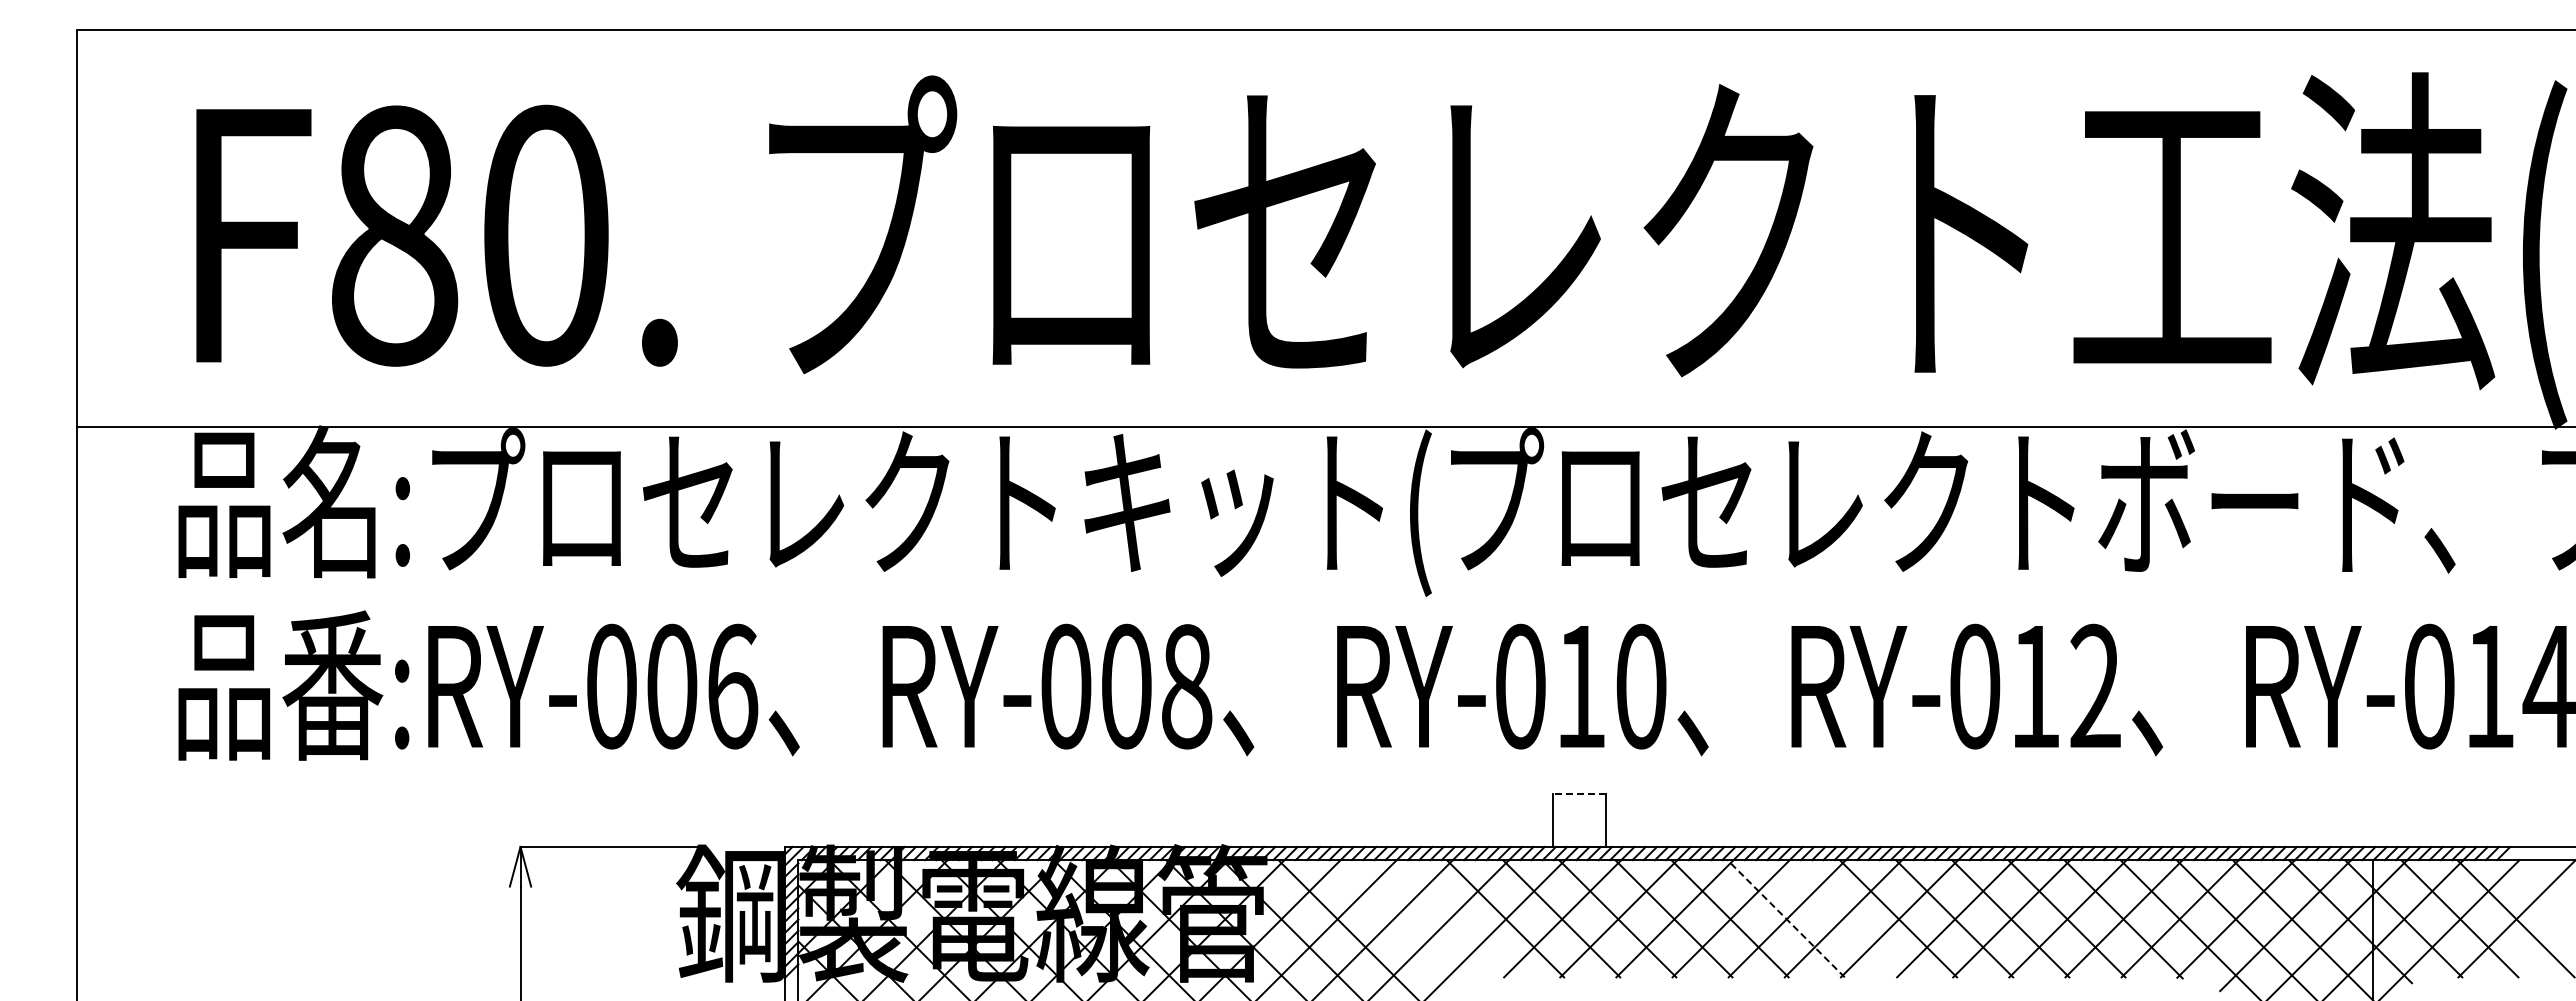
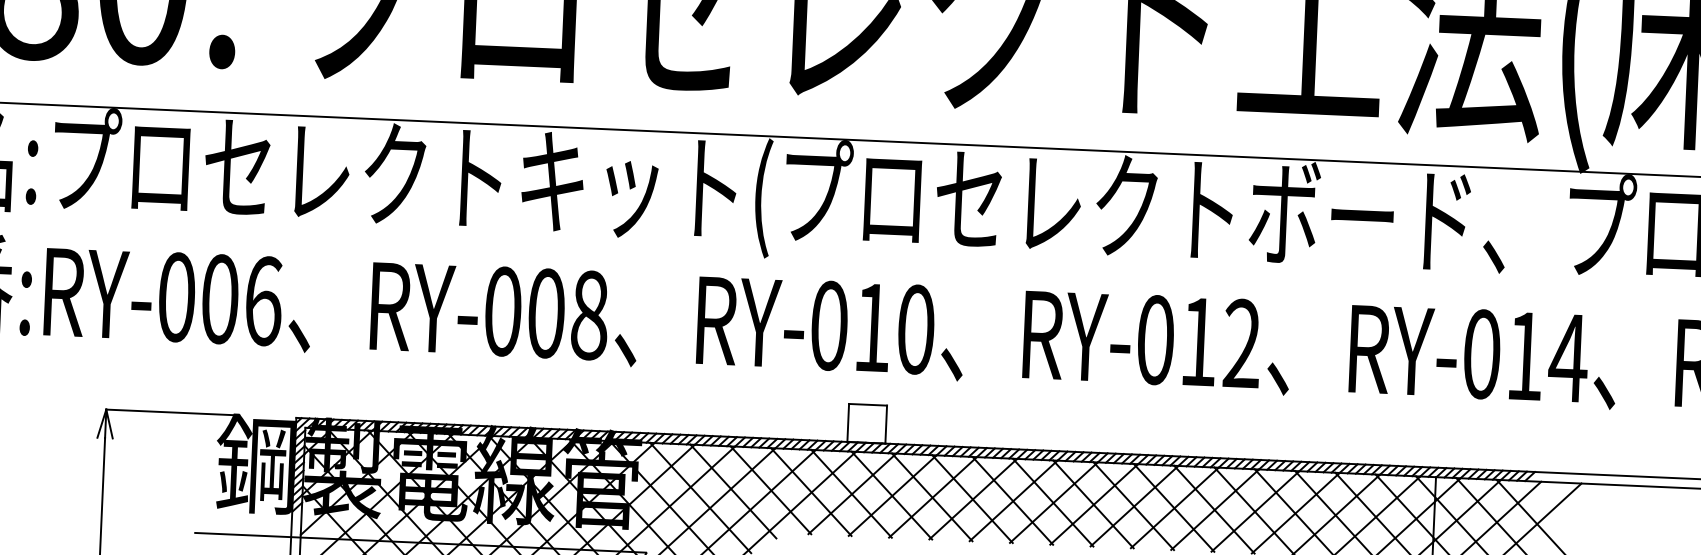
line: (1578, 794) -> (867, 405), dashed -> solid
line: (1448, 918) -> (770, 490), added
line: (1786, 918) -> (1013, 500), dashed -> solid
line: (1841, 918) -> (1052, 502), added
line: (1396, 922) -> (732, 491), added

